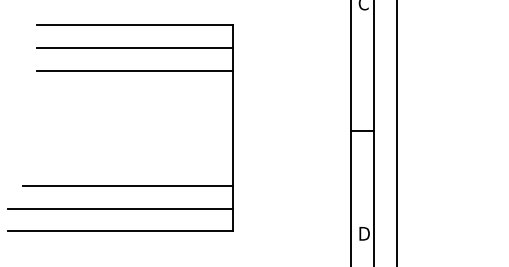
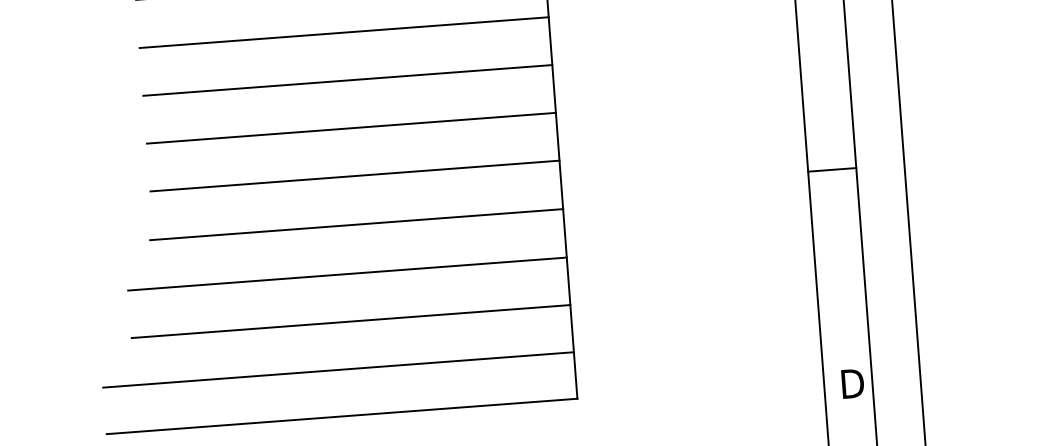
line: (134, 94) -> (350, 128), added
line: (134, 117) -> (354, 176), added
line: (133, 140) -> (355, 225), added
line: (127, 163) -> (346, 274), added

